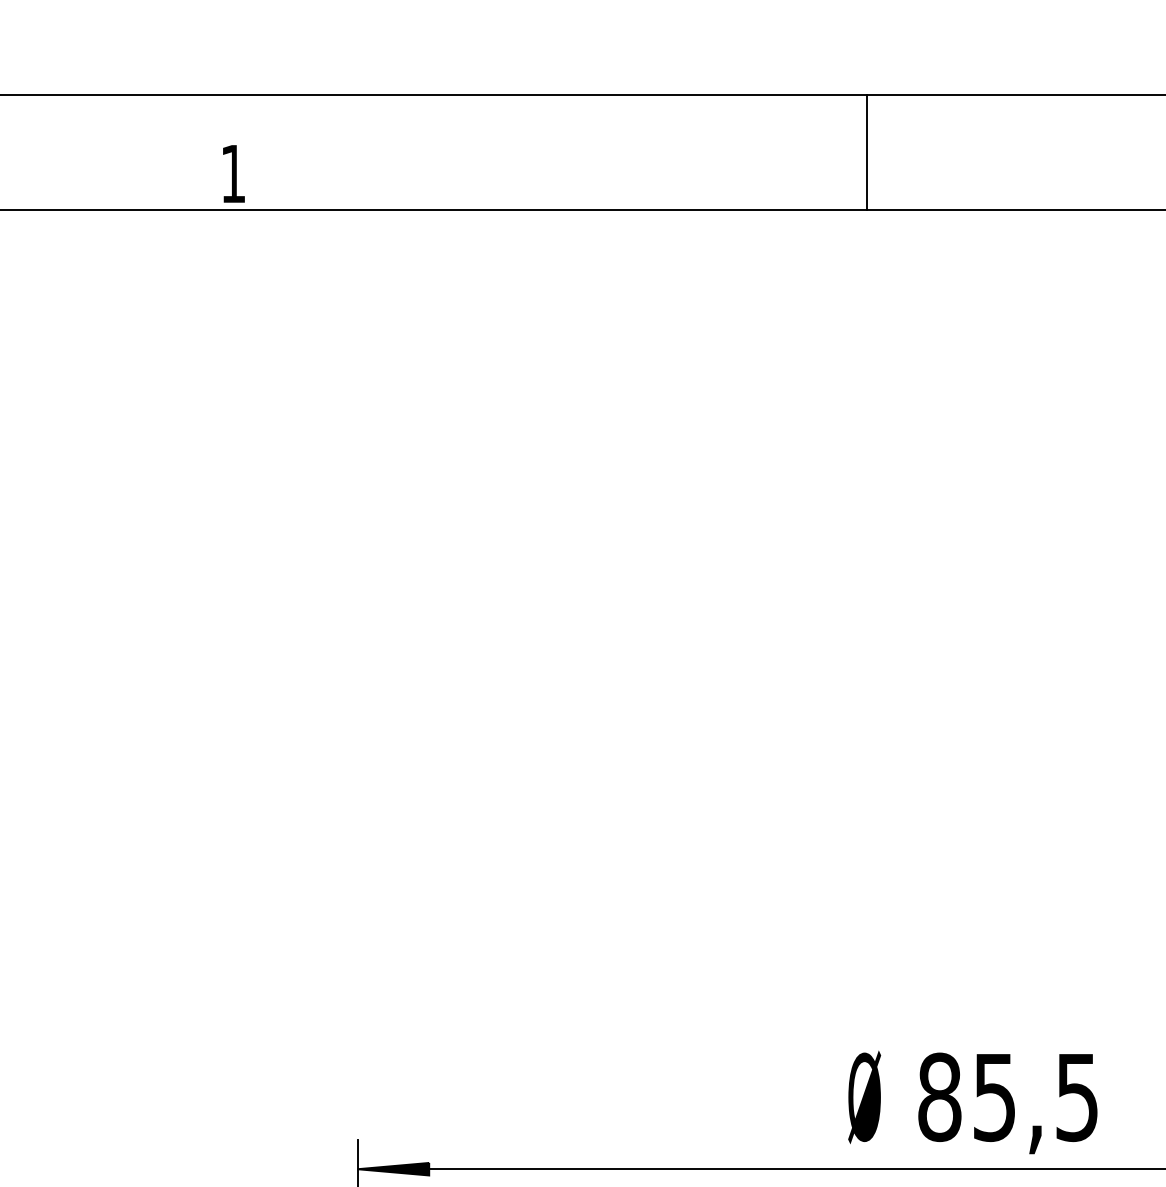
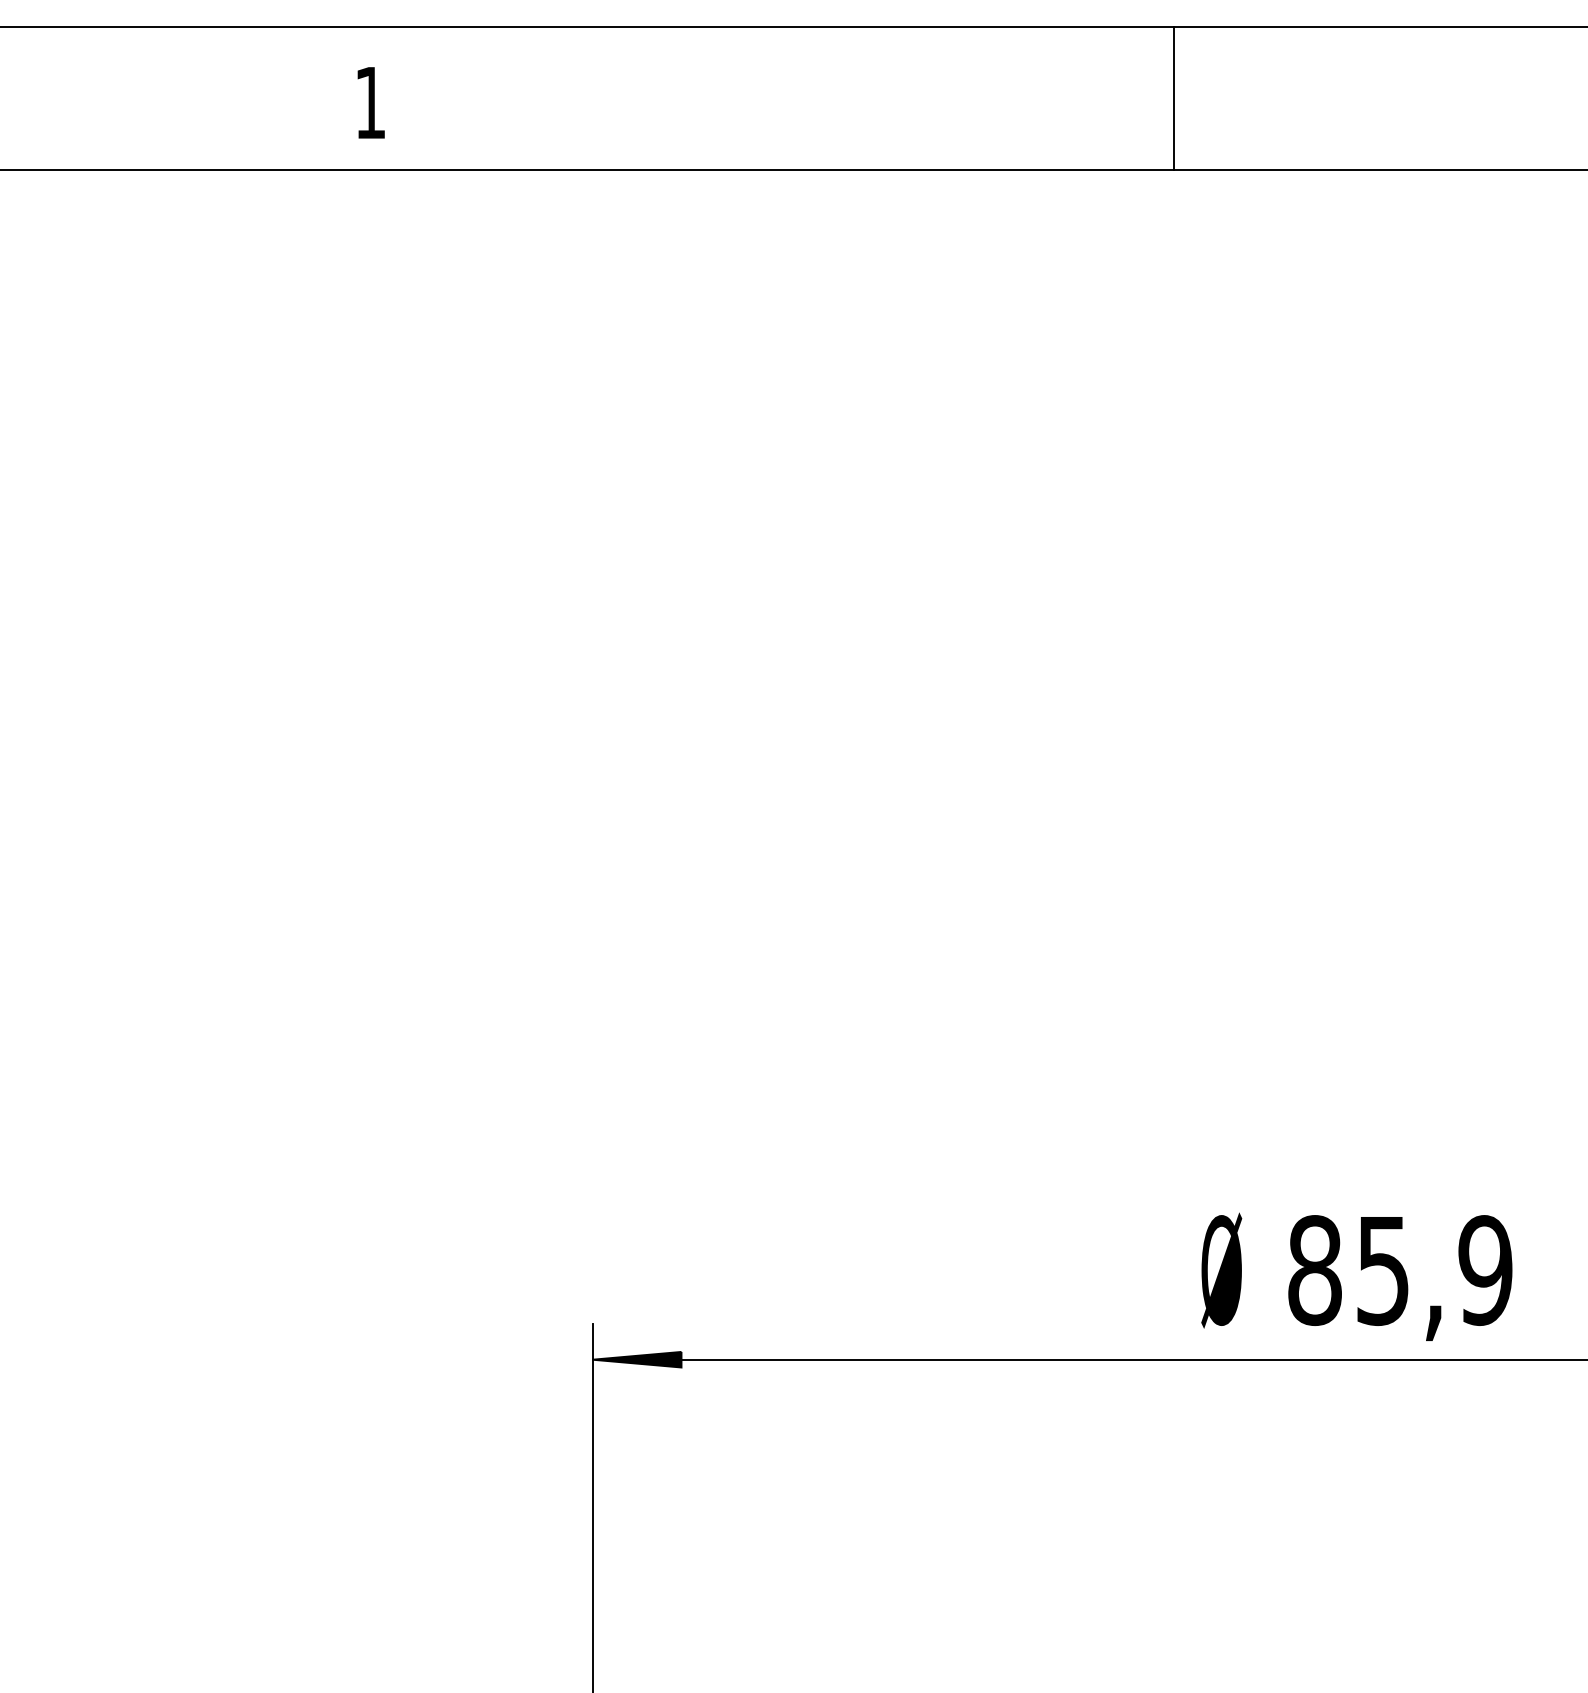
line: (866, 152) -> (1173, 98), moved
text: (233, 173) -> (370, 102), moved
text: (1077, 1097) -> (1485, 1270), 85,5 -> 85,9

